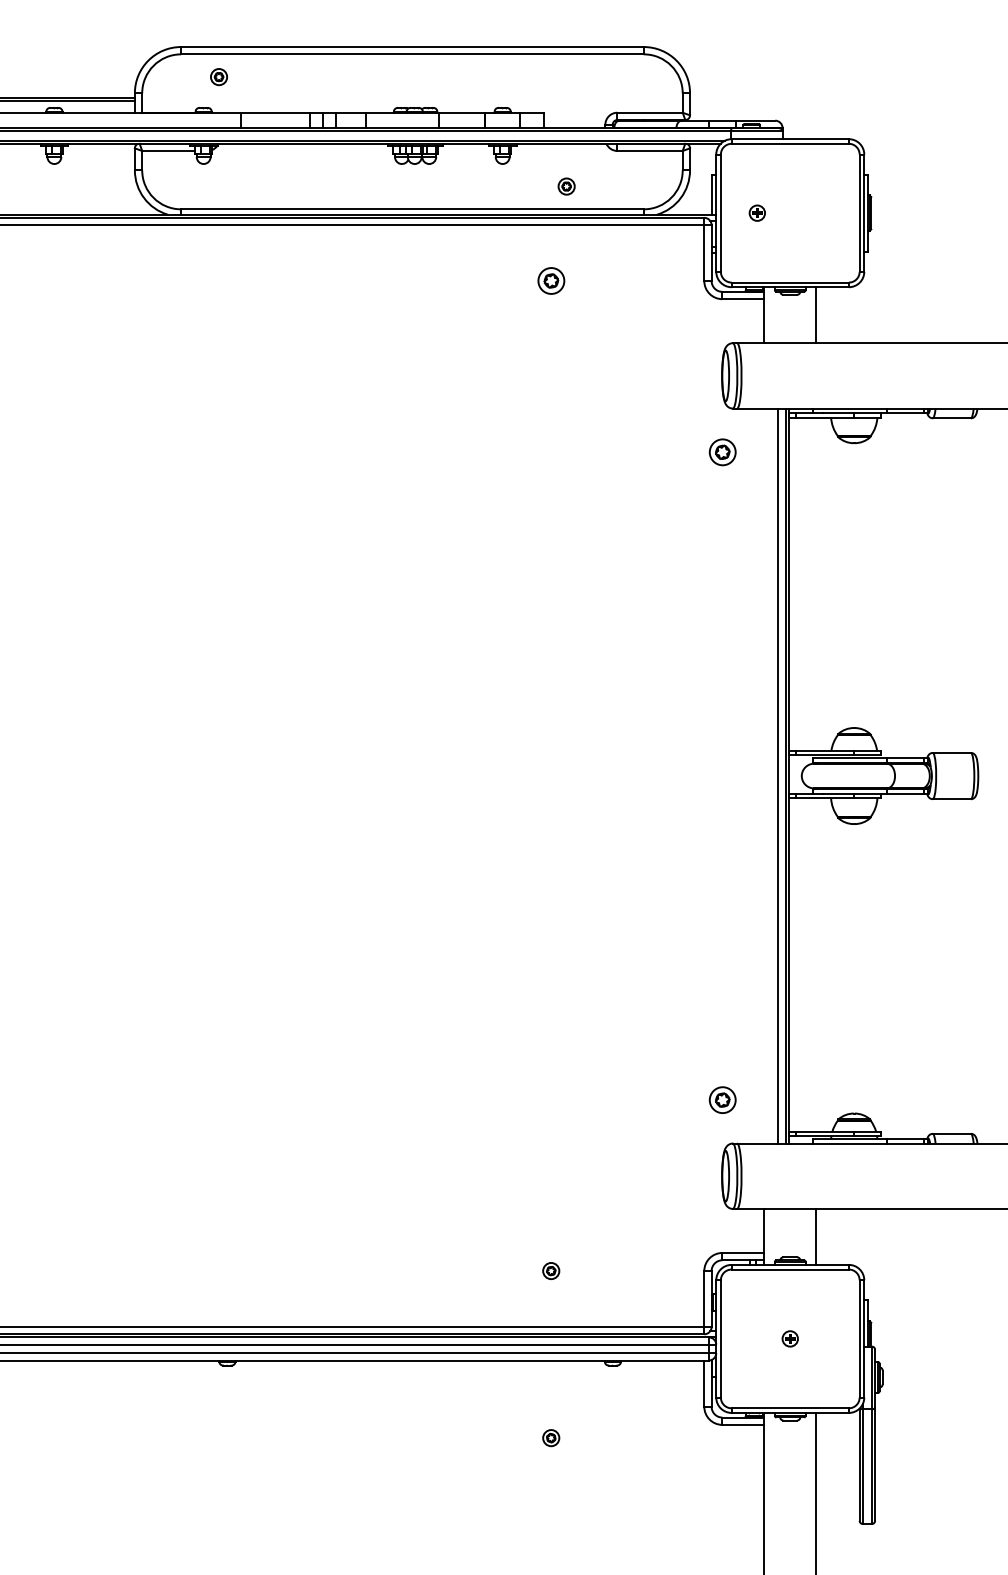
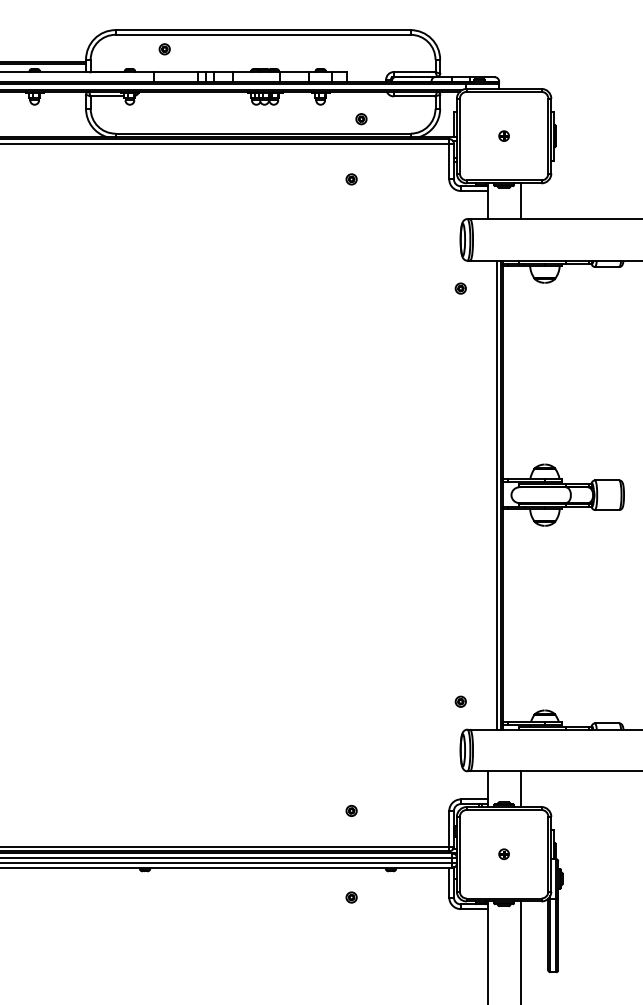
part: (218, 77) -> (164, 49), moved
part: (756, 212) -> (503, 135), moved
part: (551, 281) -> (351, 179), size x0.62
part: (721, 452) -> (460, 288), size x0.62
part: (721, 1099) -> (460, 701), size x0.62
part: (551, 1438) -> (351, 897), moved

